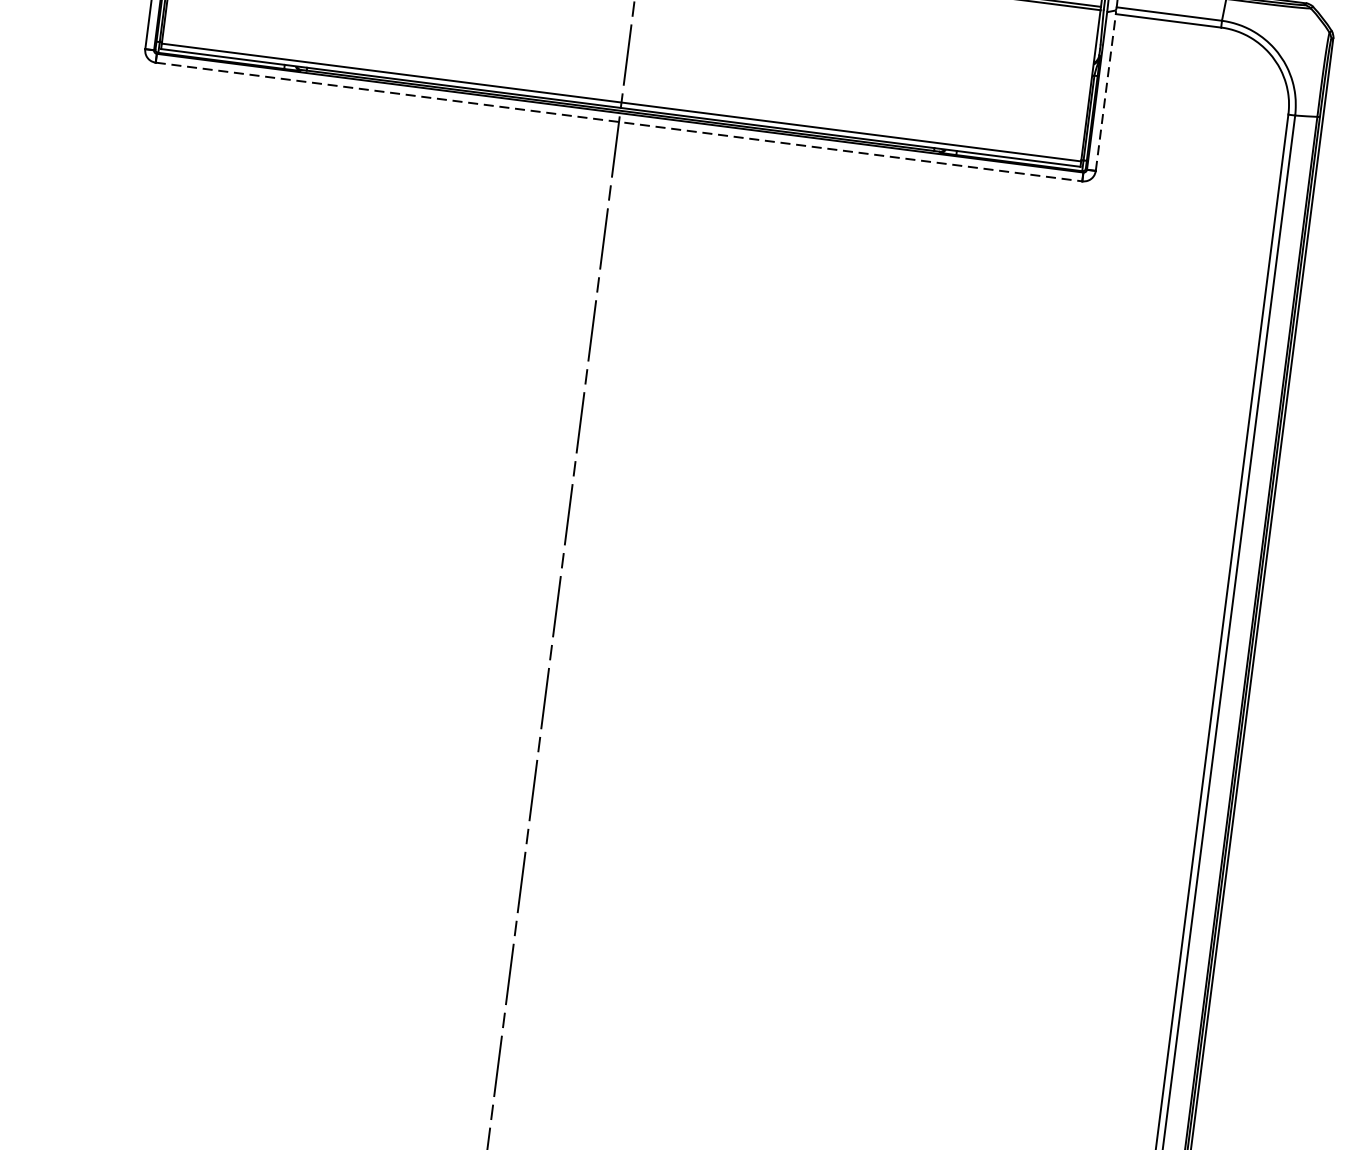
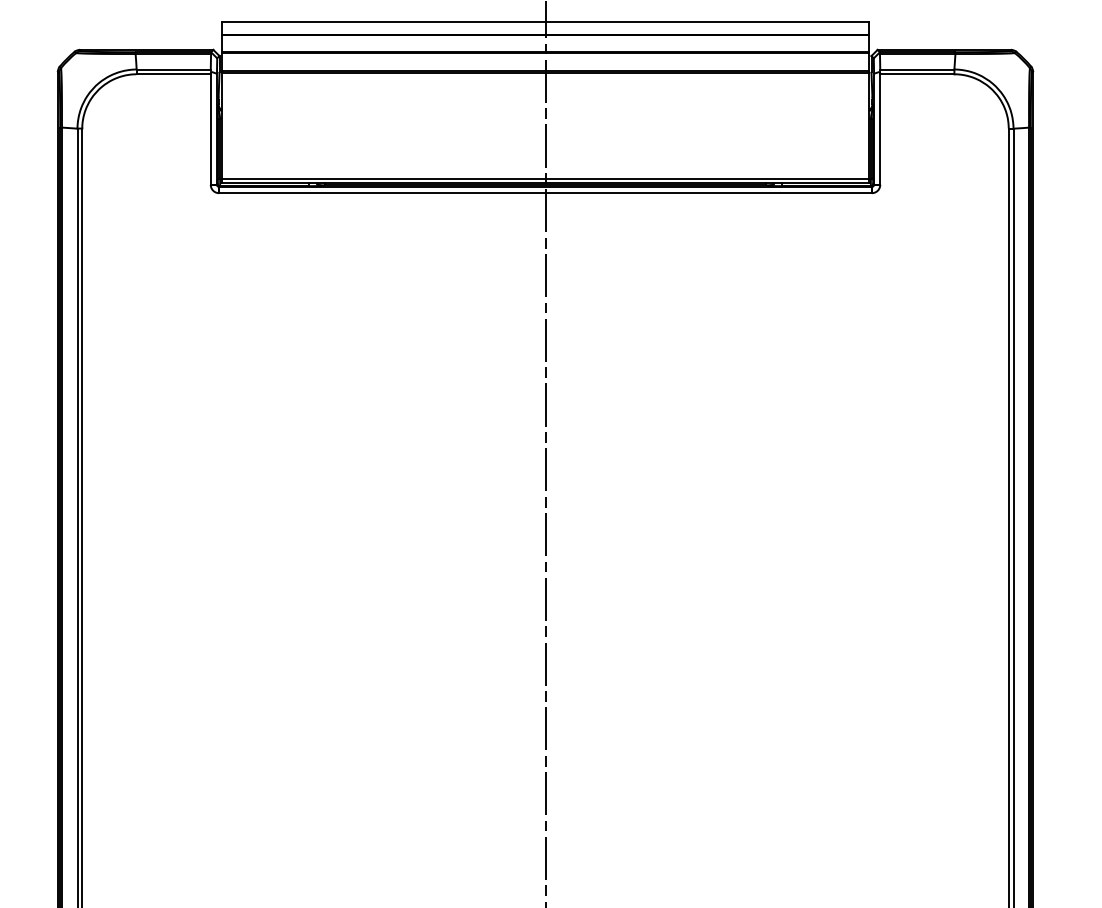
line: (1106, 92) -> (880, 129), dashed -> solid
line: (620, 122) -> (546, 193), dashed -> solid

